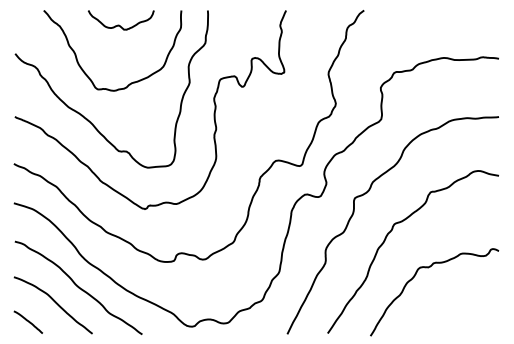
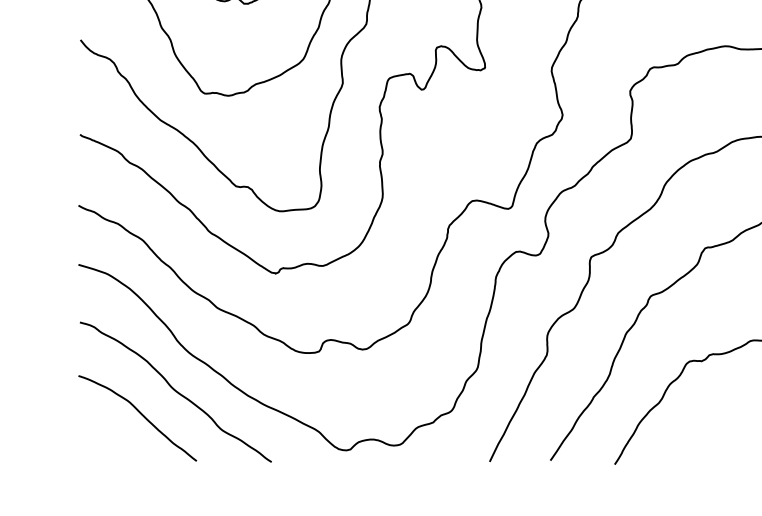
curve: (27, 321) -> (98, 442), removed

